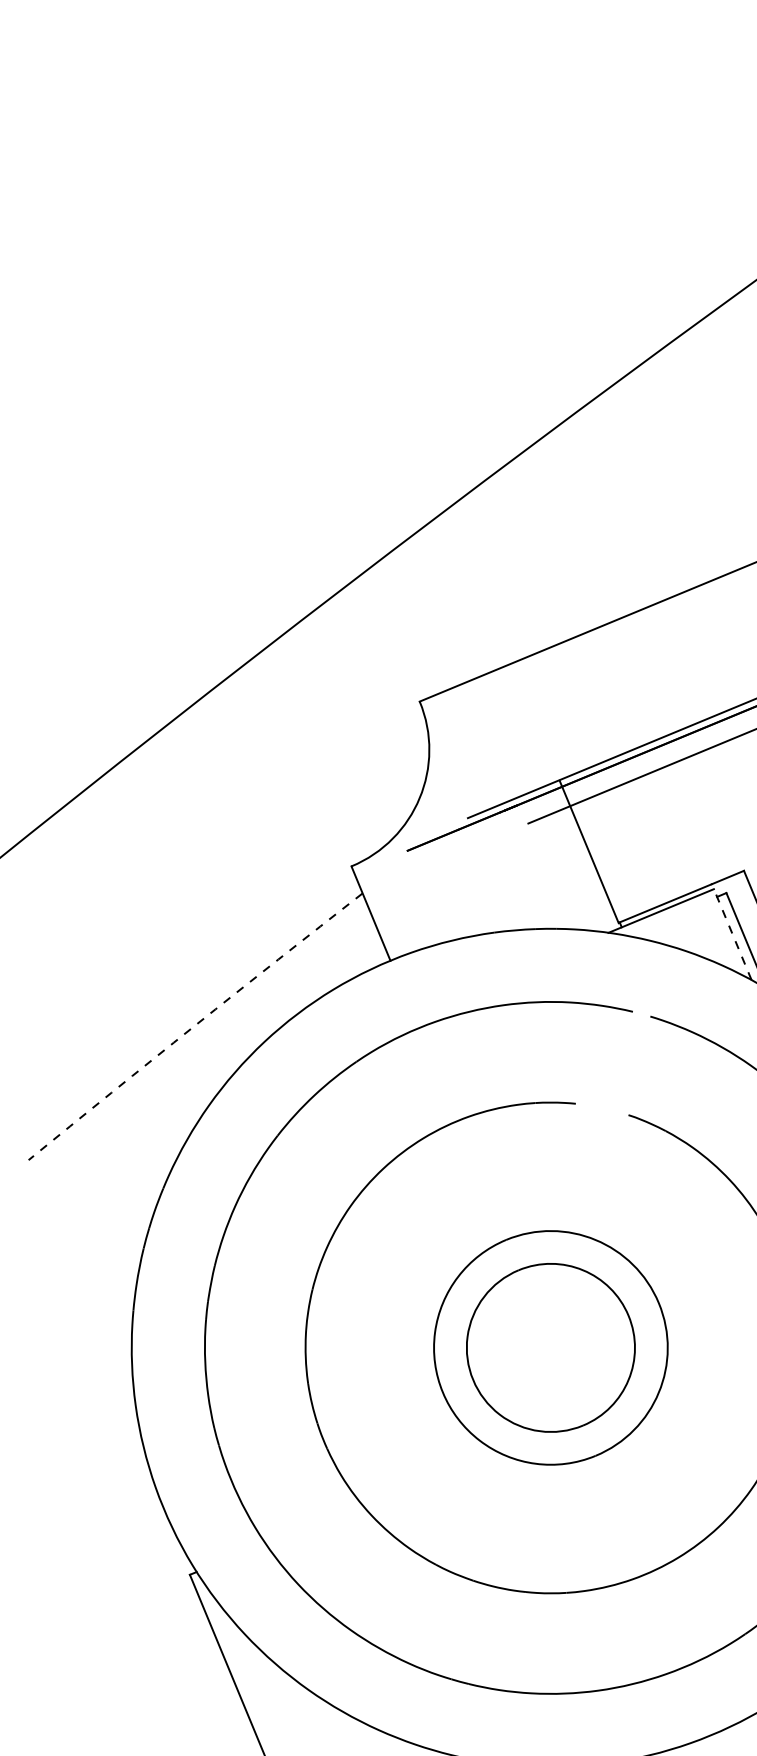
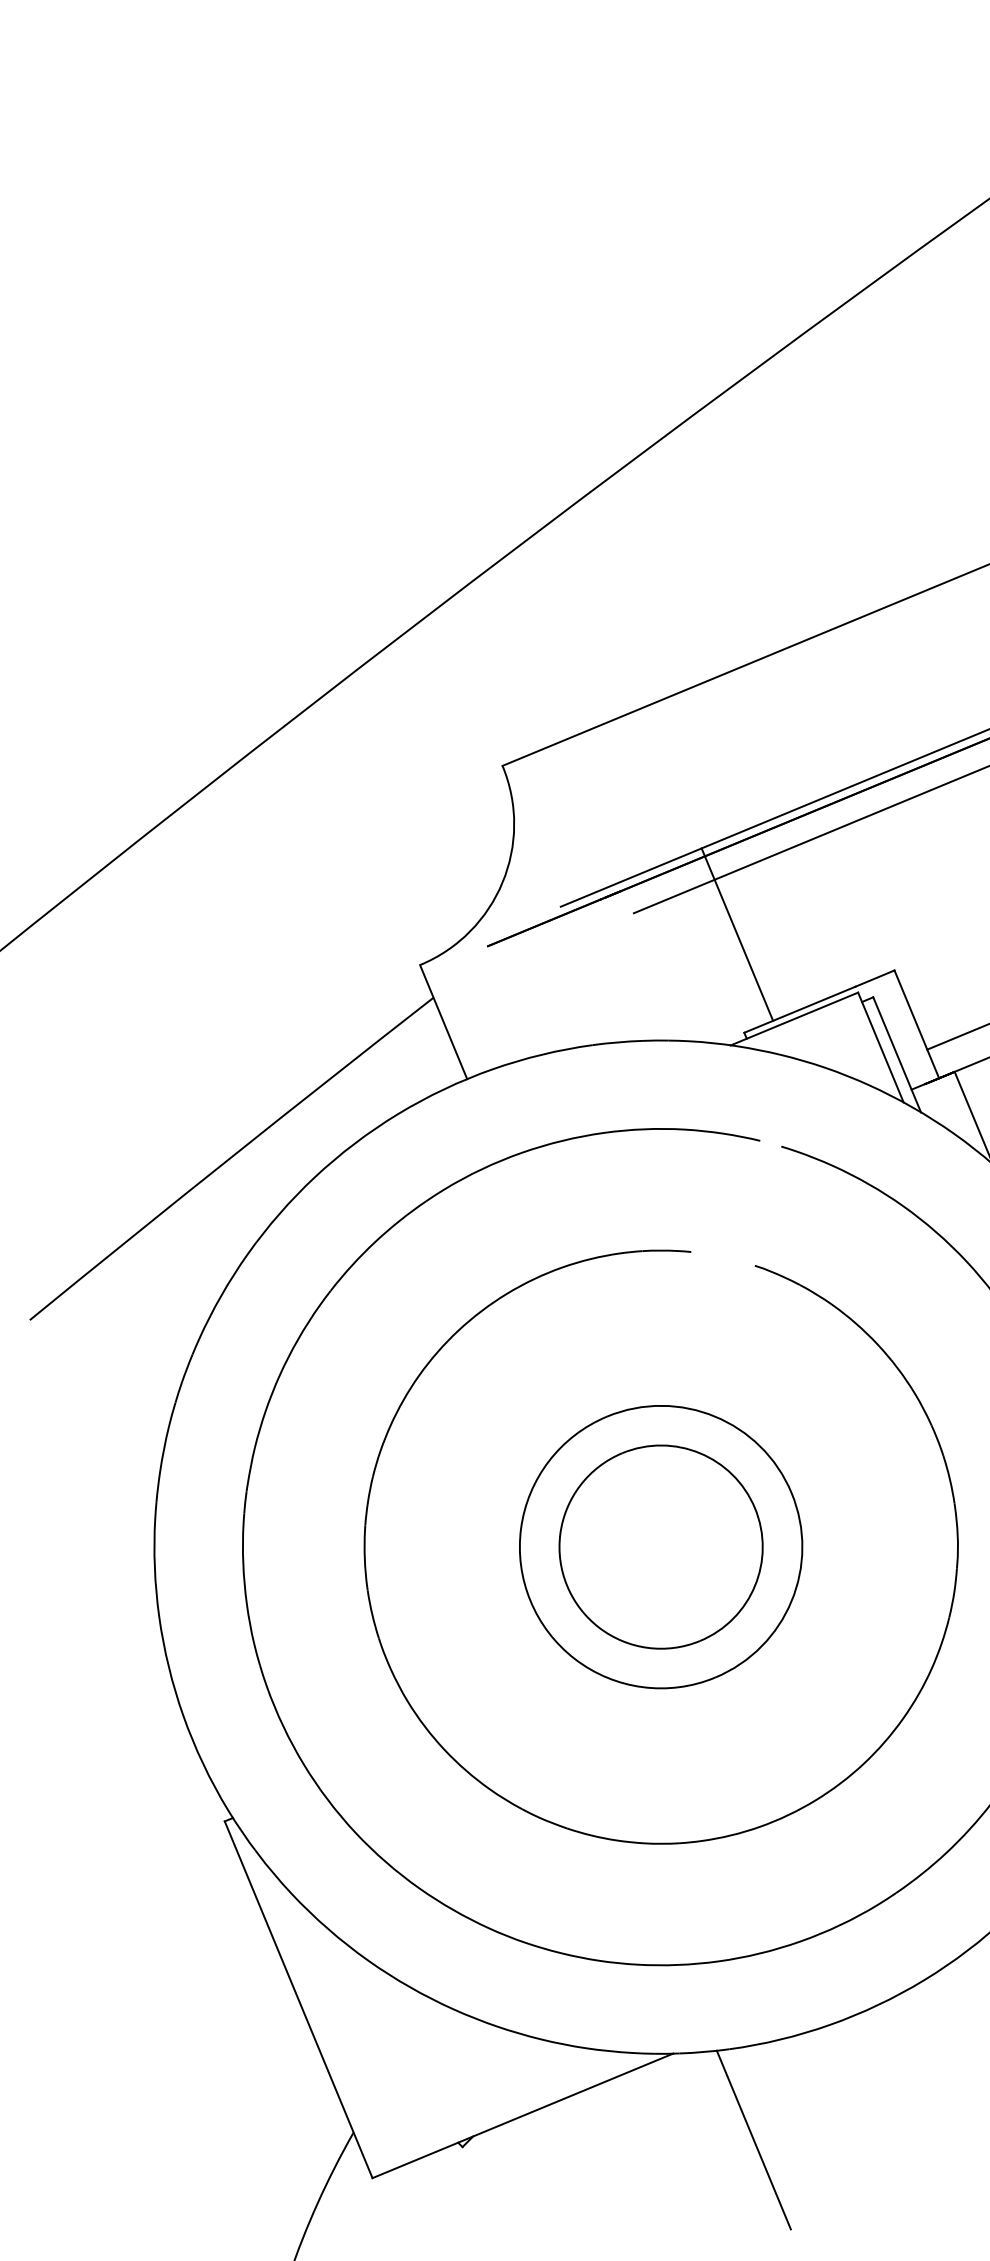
line: (589, 851) -> (737, 934), moved
line: (732, 934) -> (880, 1047), dashed -> solid
arc: (194, 1025) -> (230, 1157), dashed -> solid

